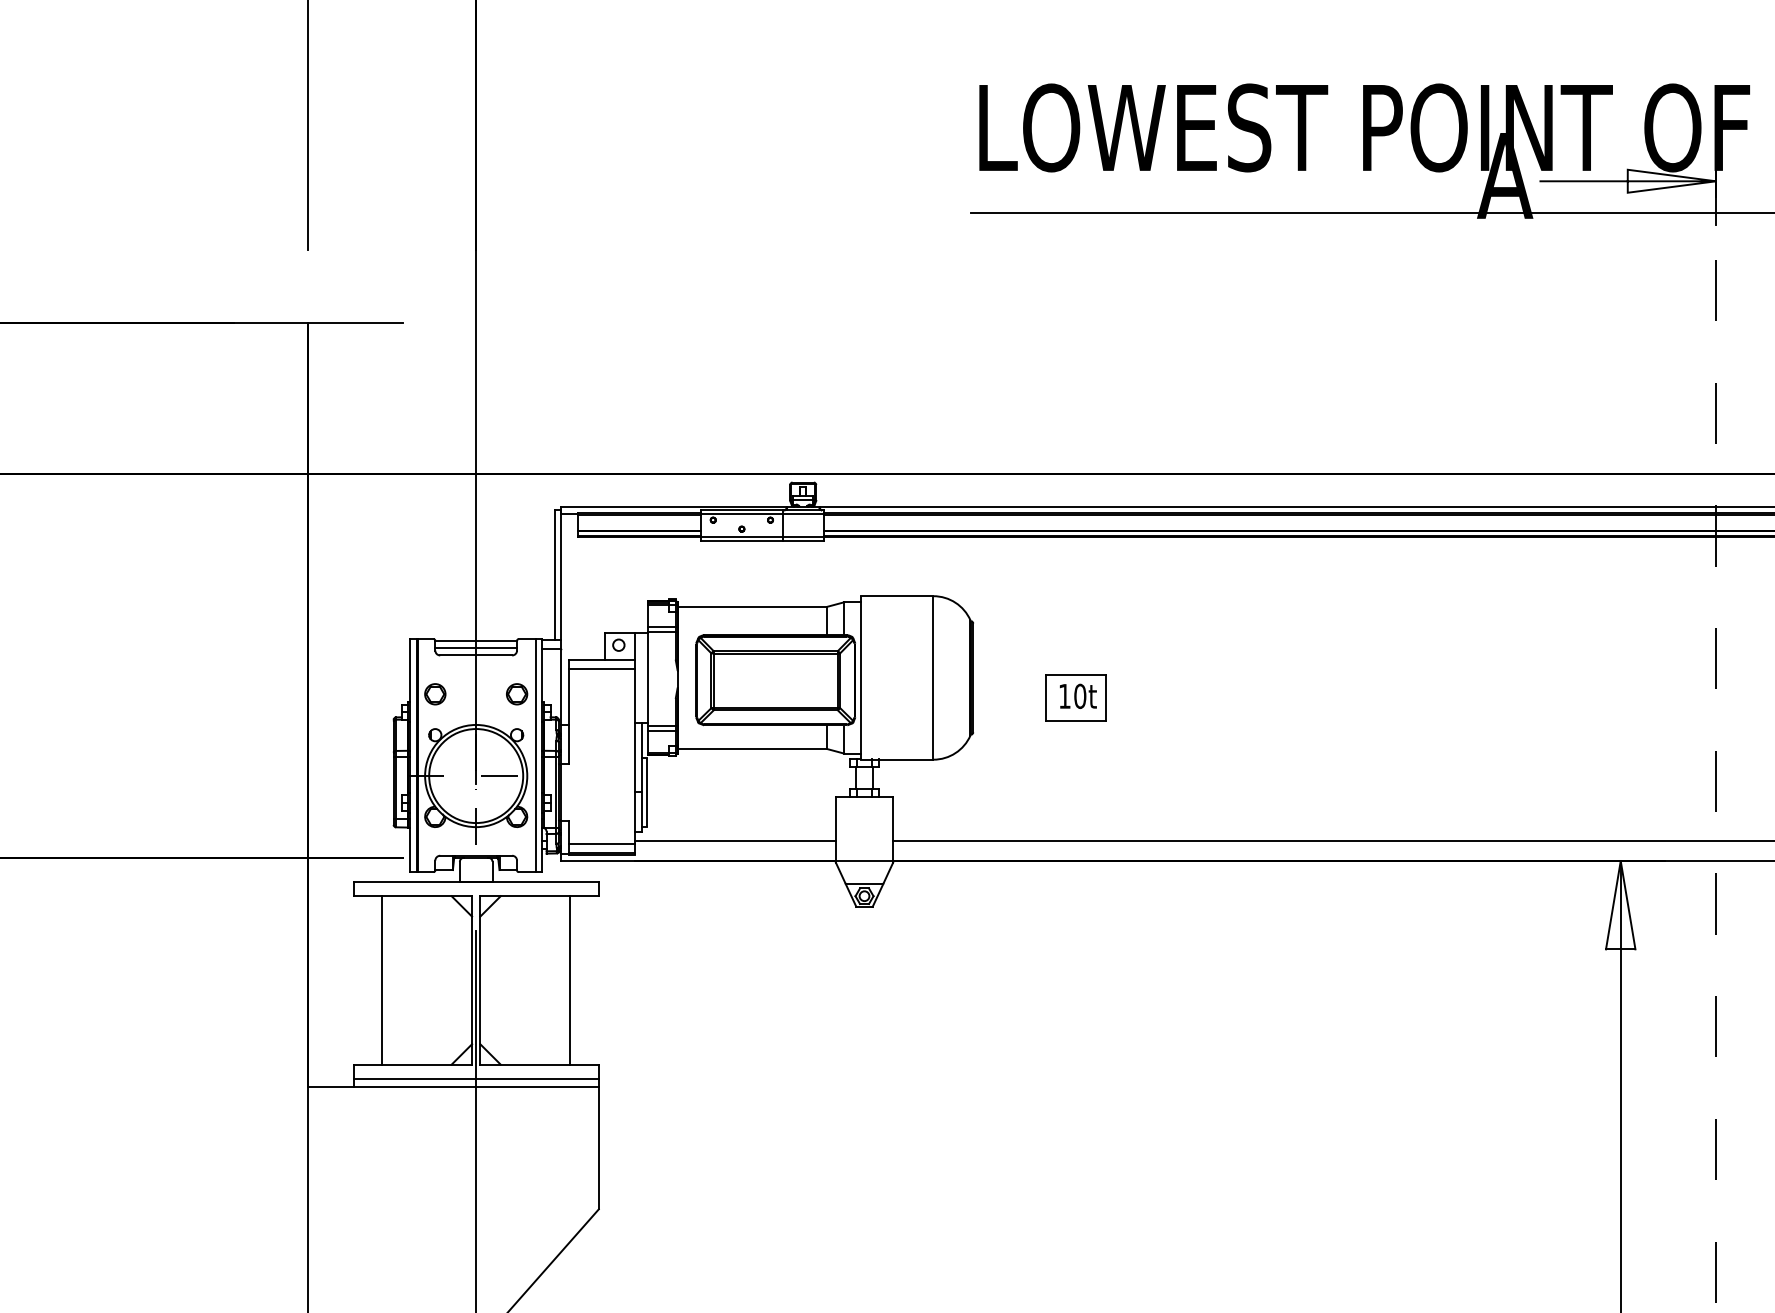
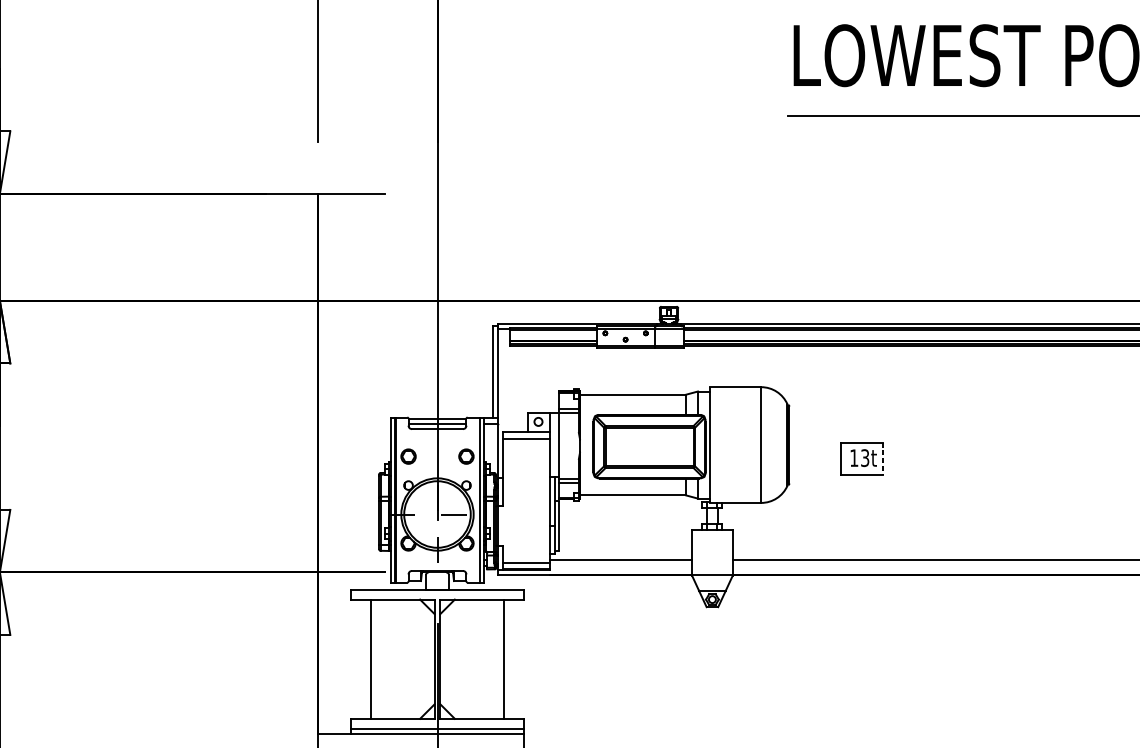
text: (1080, 695) -> (865, 457), 10t -> 13t
line: (1105, 697) -> (883, 458), solid -> dashed

